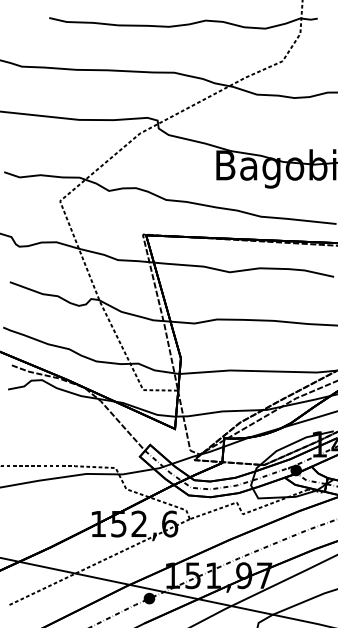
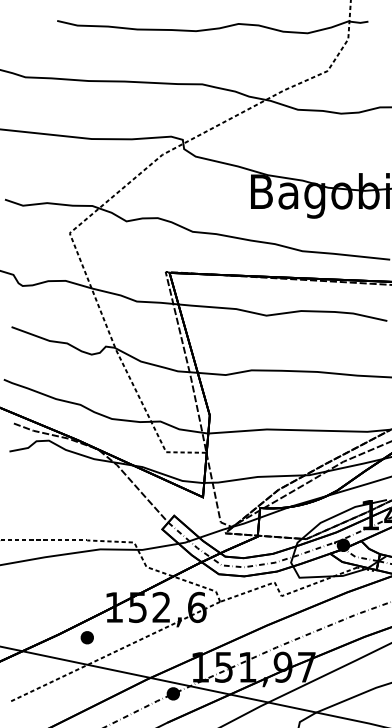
part: (74, 549) -> (86, 637), added

